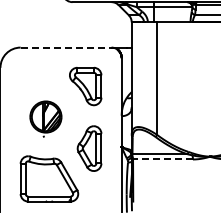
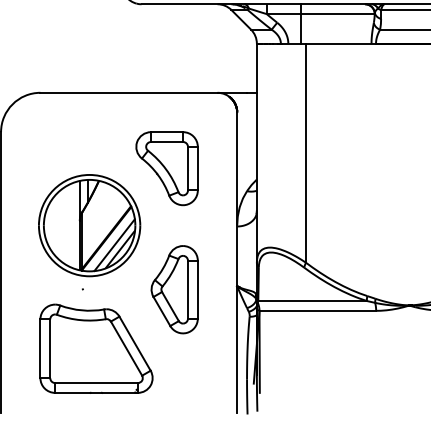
line: (66, 47) -> (129, 92), dashed -> solid
part: (45, 118) -> (88, 230), size x1.67
line: (163, 159) -> (318, 310), dashed -> solid

